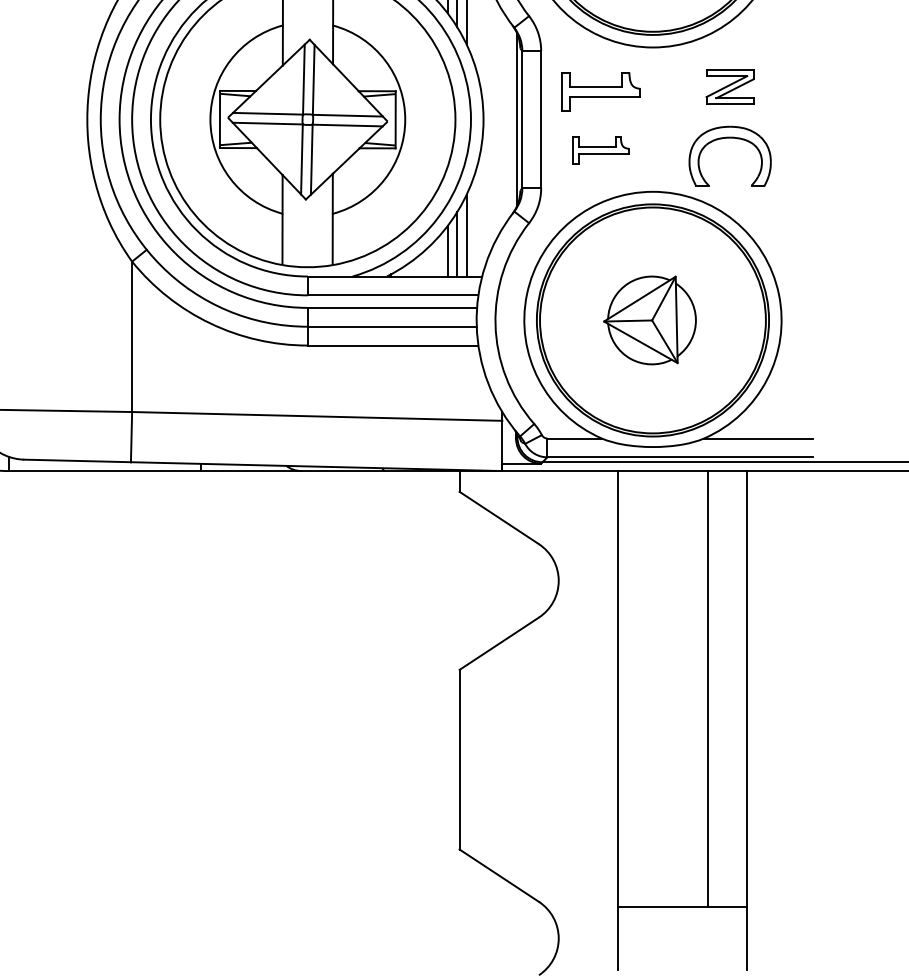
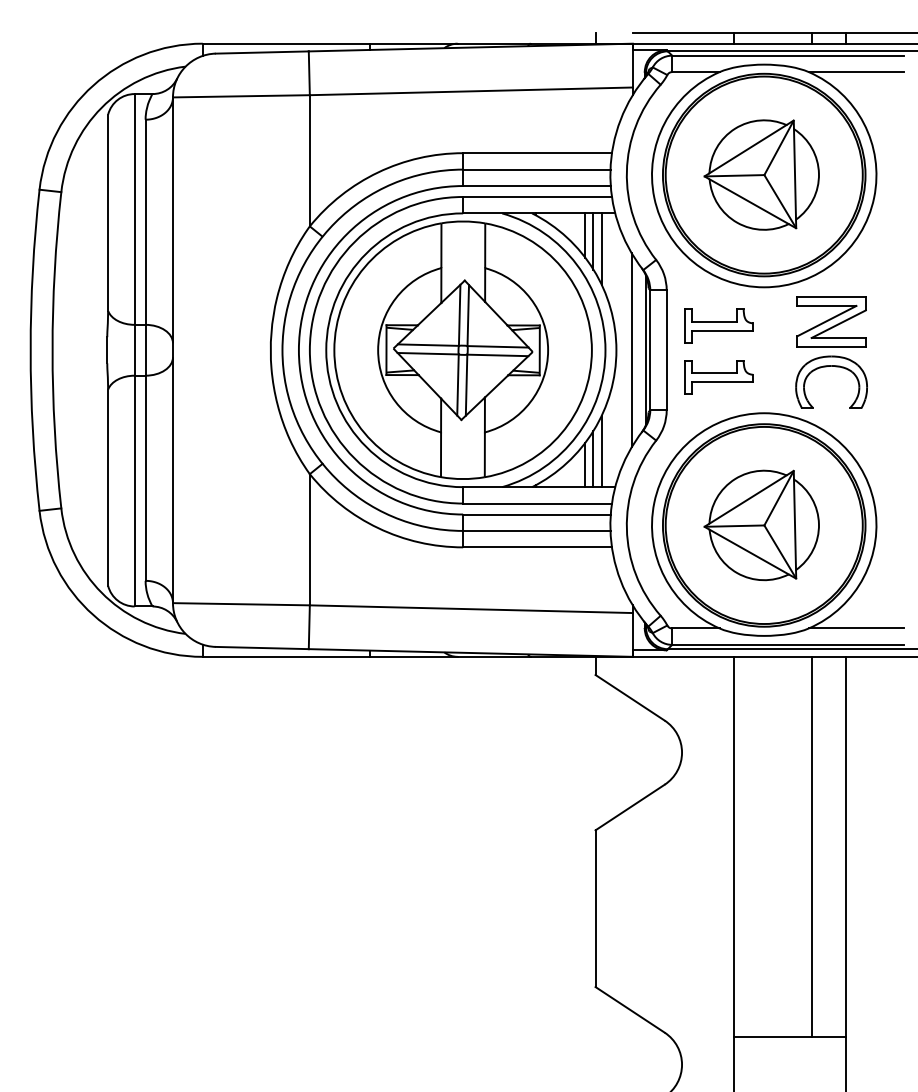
part: (730, 86) -> (831, 321), size x1.67
line: (500, 119) -> (631, 350), added
part: (600, 150) -> (718, 377), size x1.43
part: (649, 320) -> (761, 525), size x1.43

